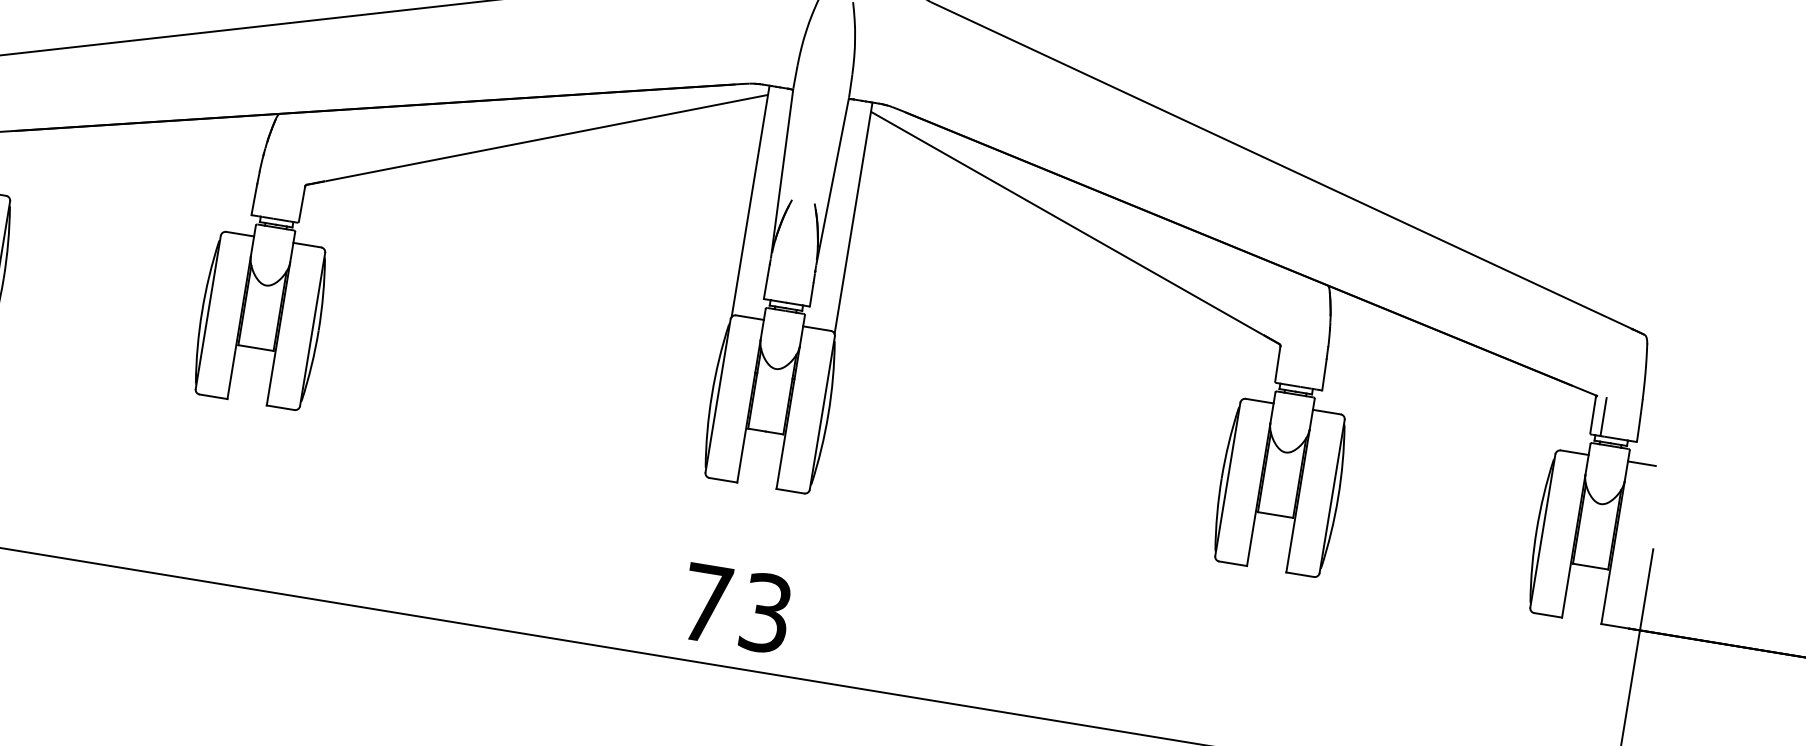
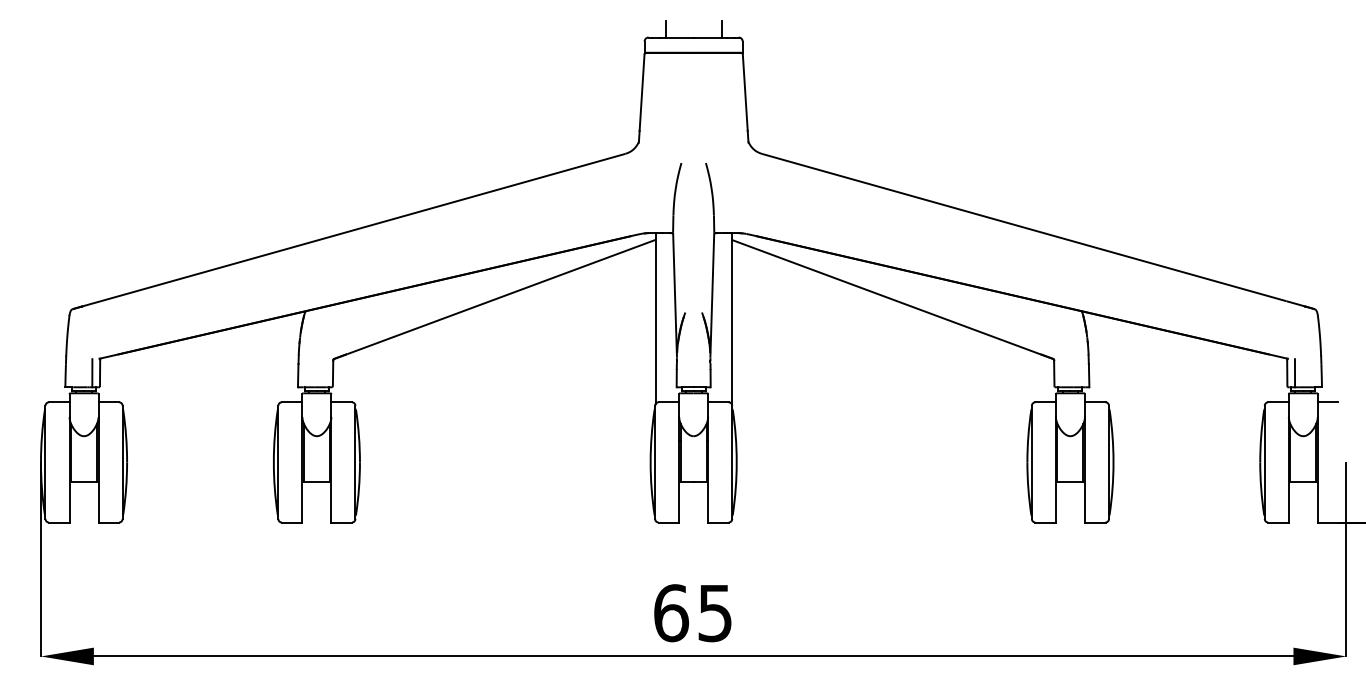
text: (735, 608) -> (692, 613), 73 -> 65

